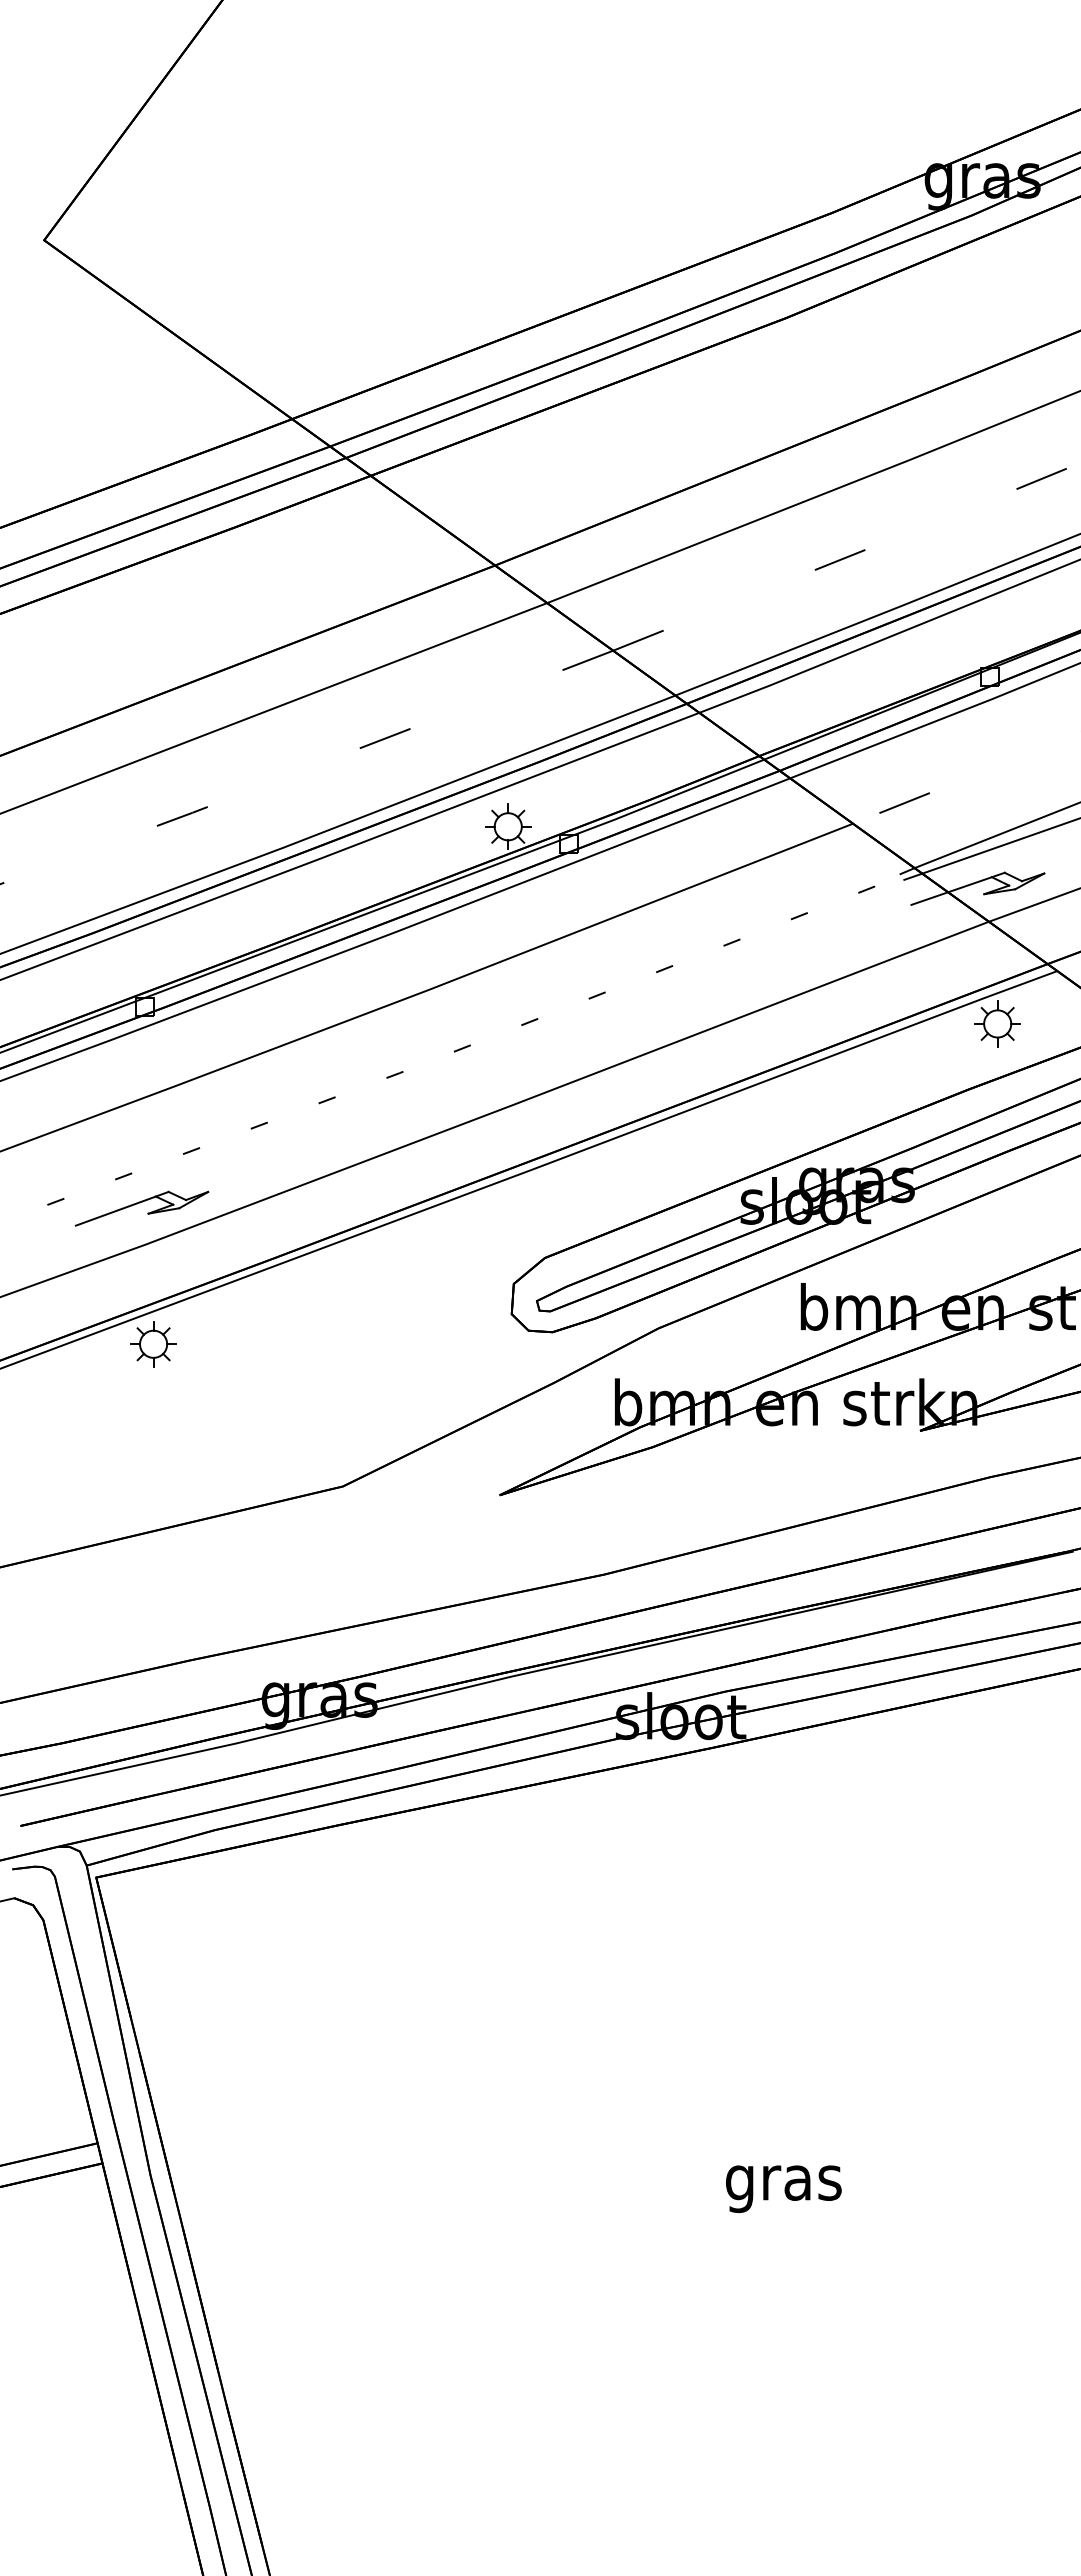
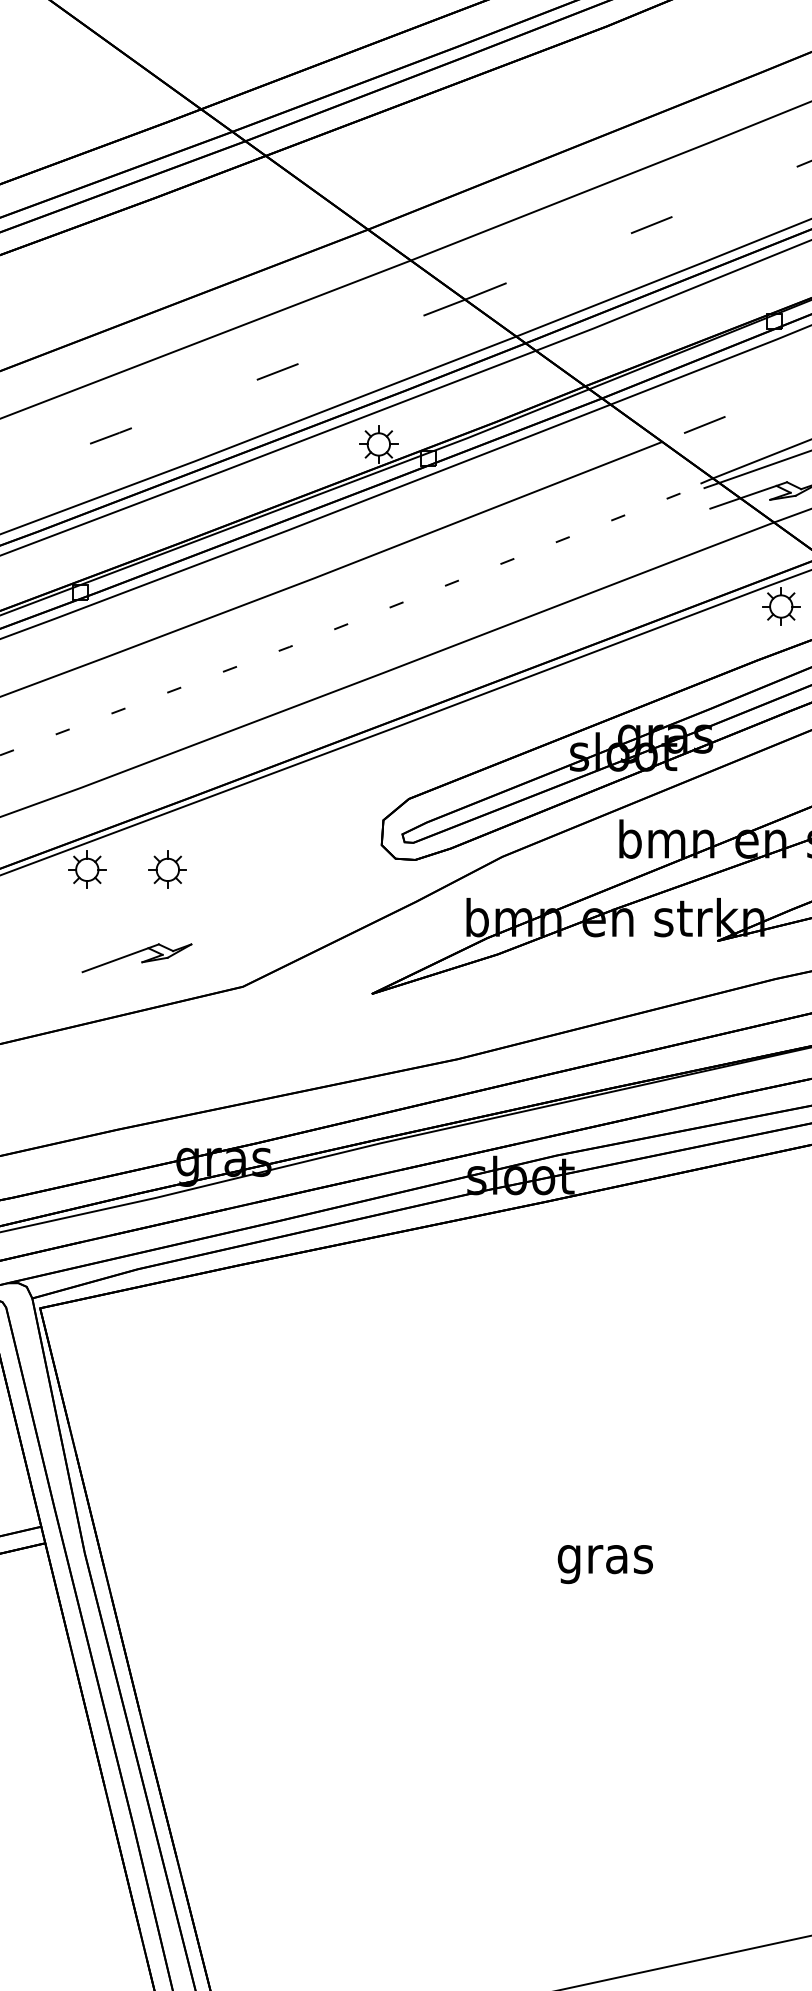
part: (141, 1208) -> (136, 958), moved
part: (251, 1344) -> (167, 870), added

